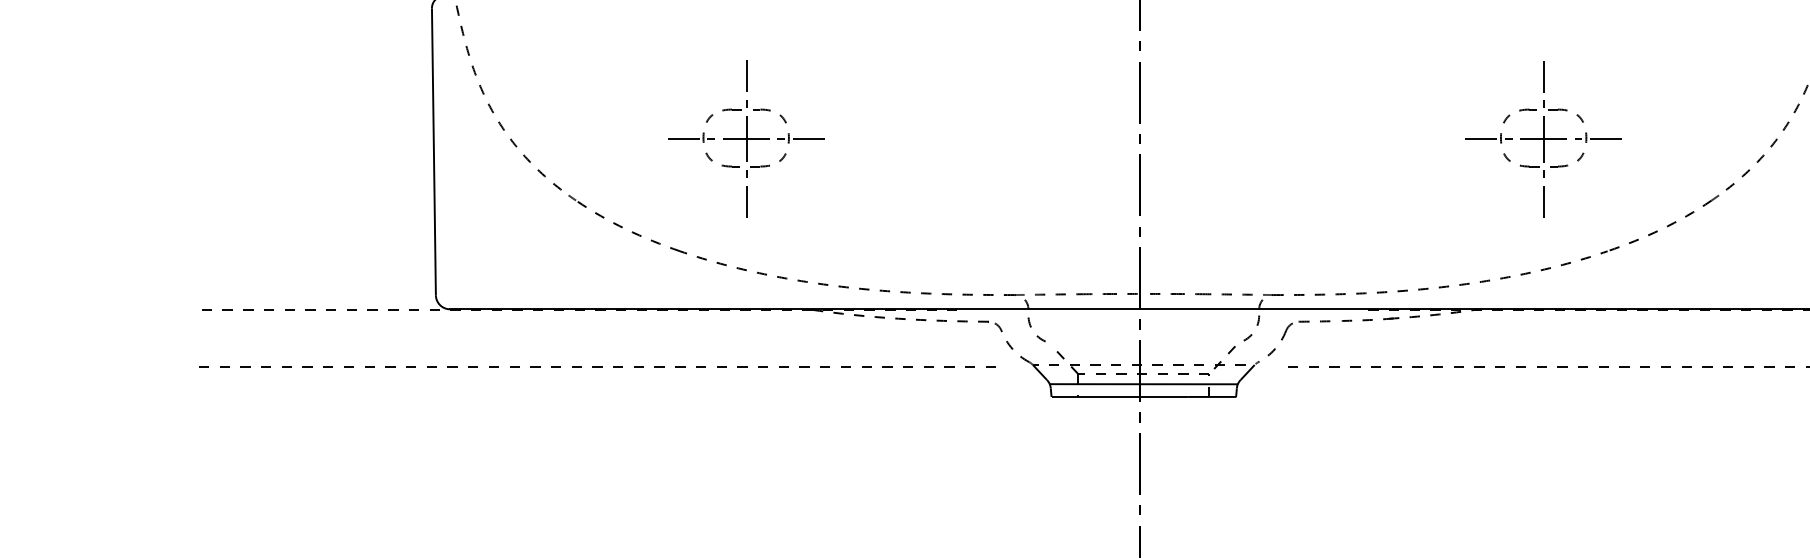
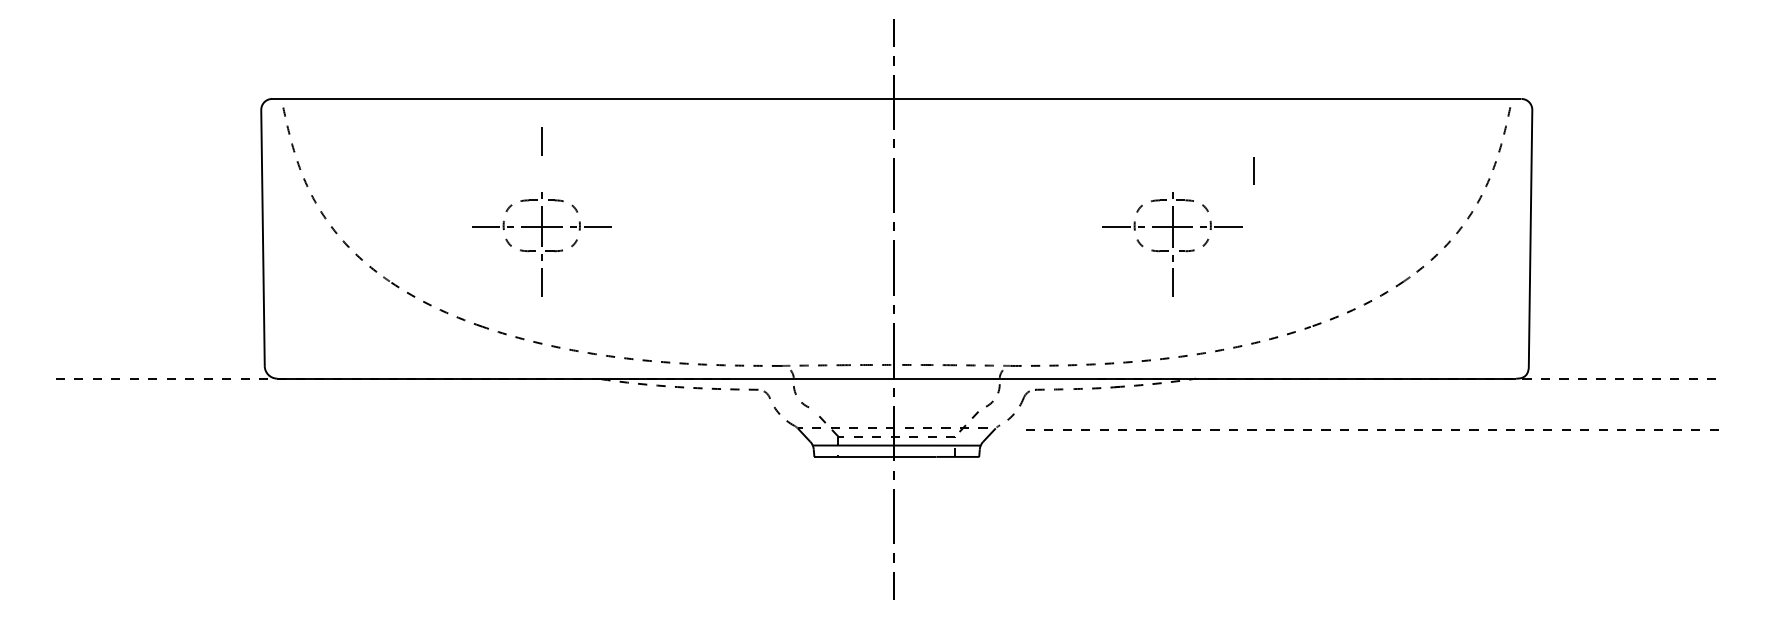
line: (745, 76) -> (541, 141), moved
part: (1543, 159) -> (1172, 244), moved
part: (596, 366) -> (408, 429), removed

